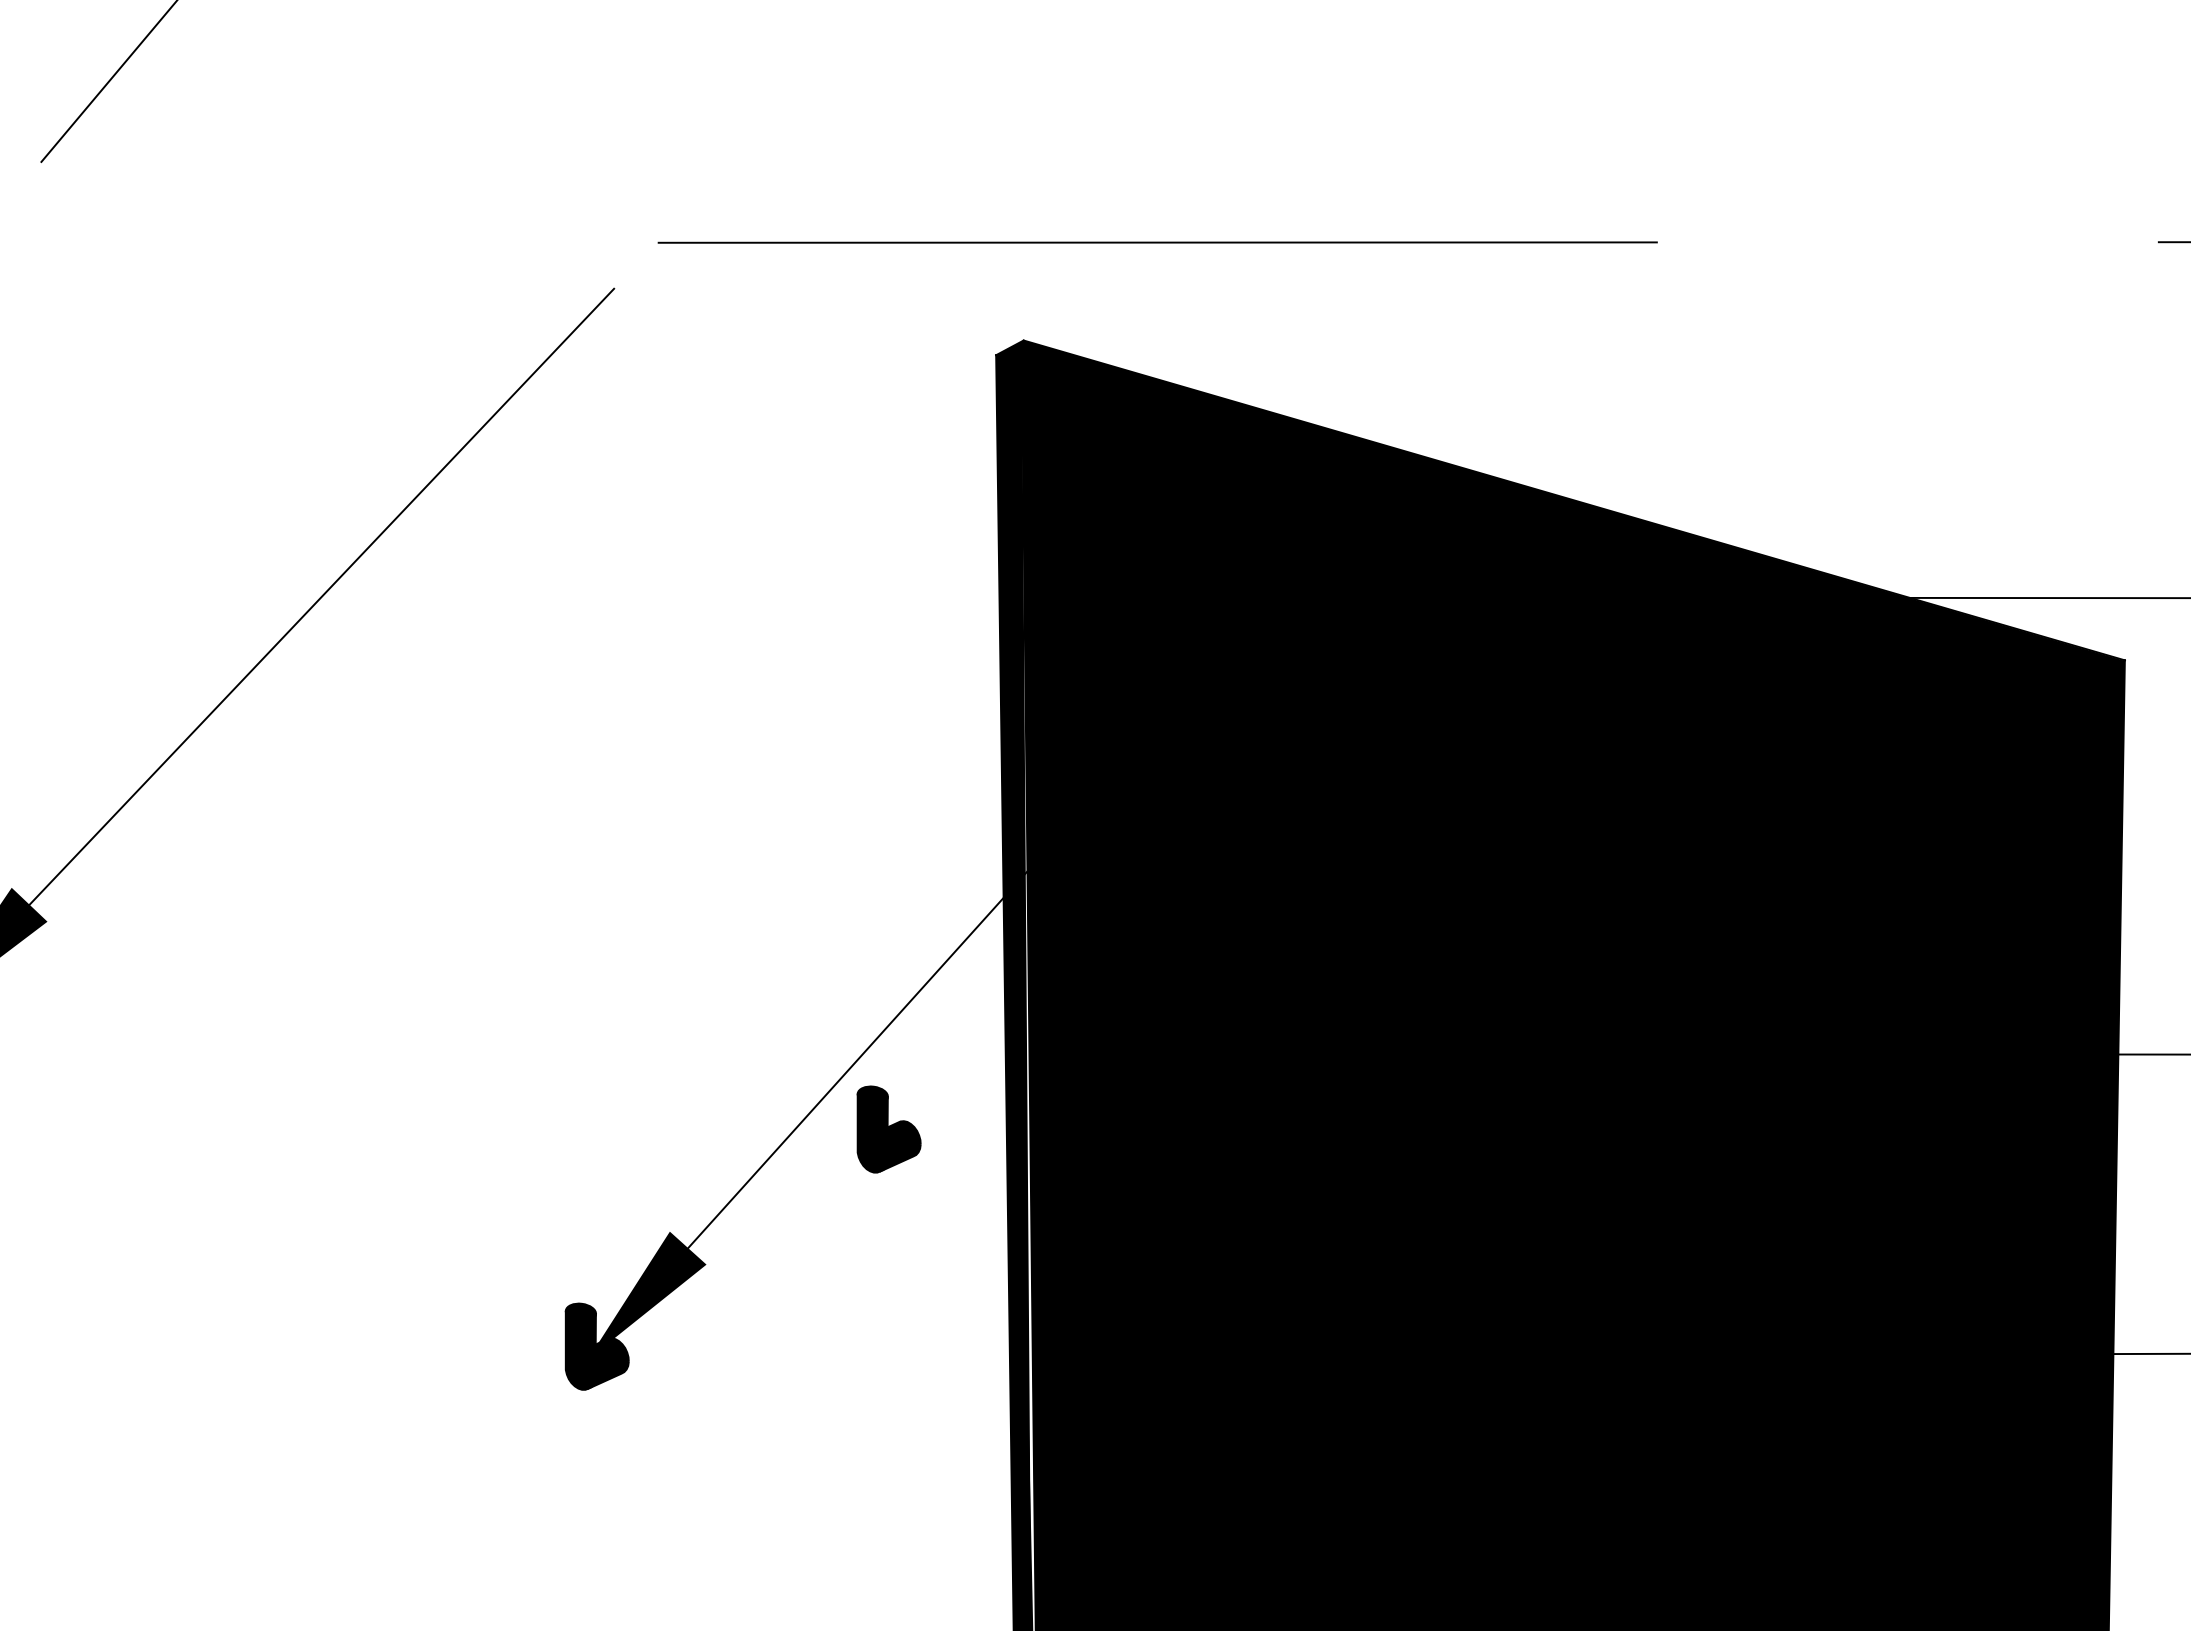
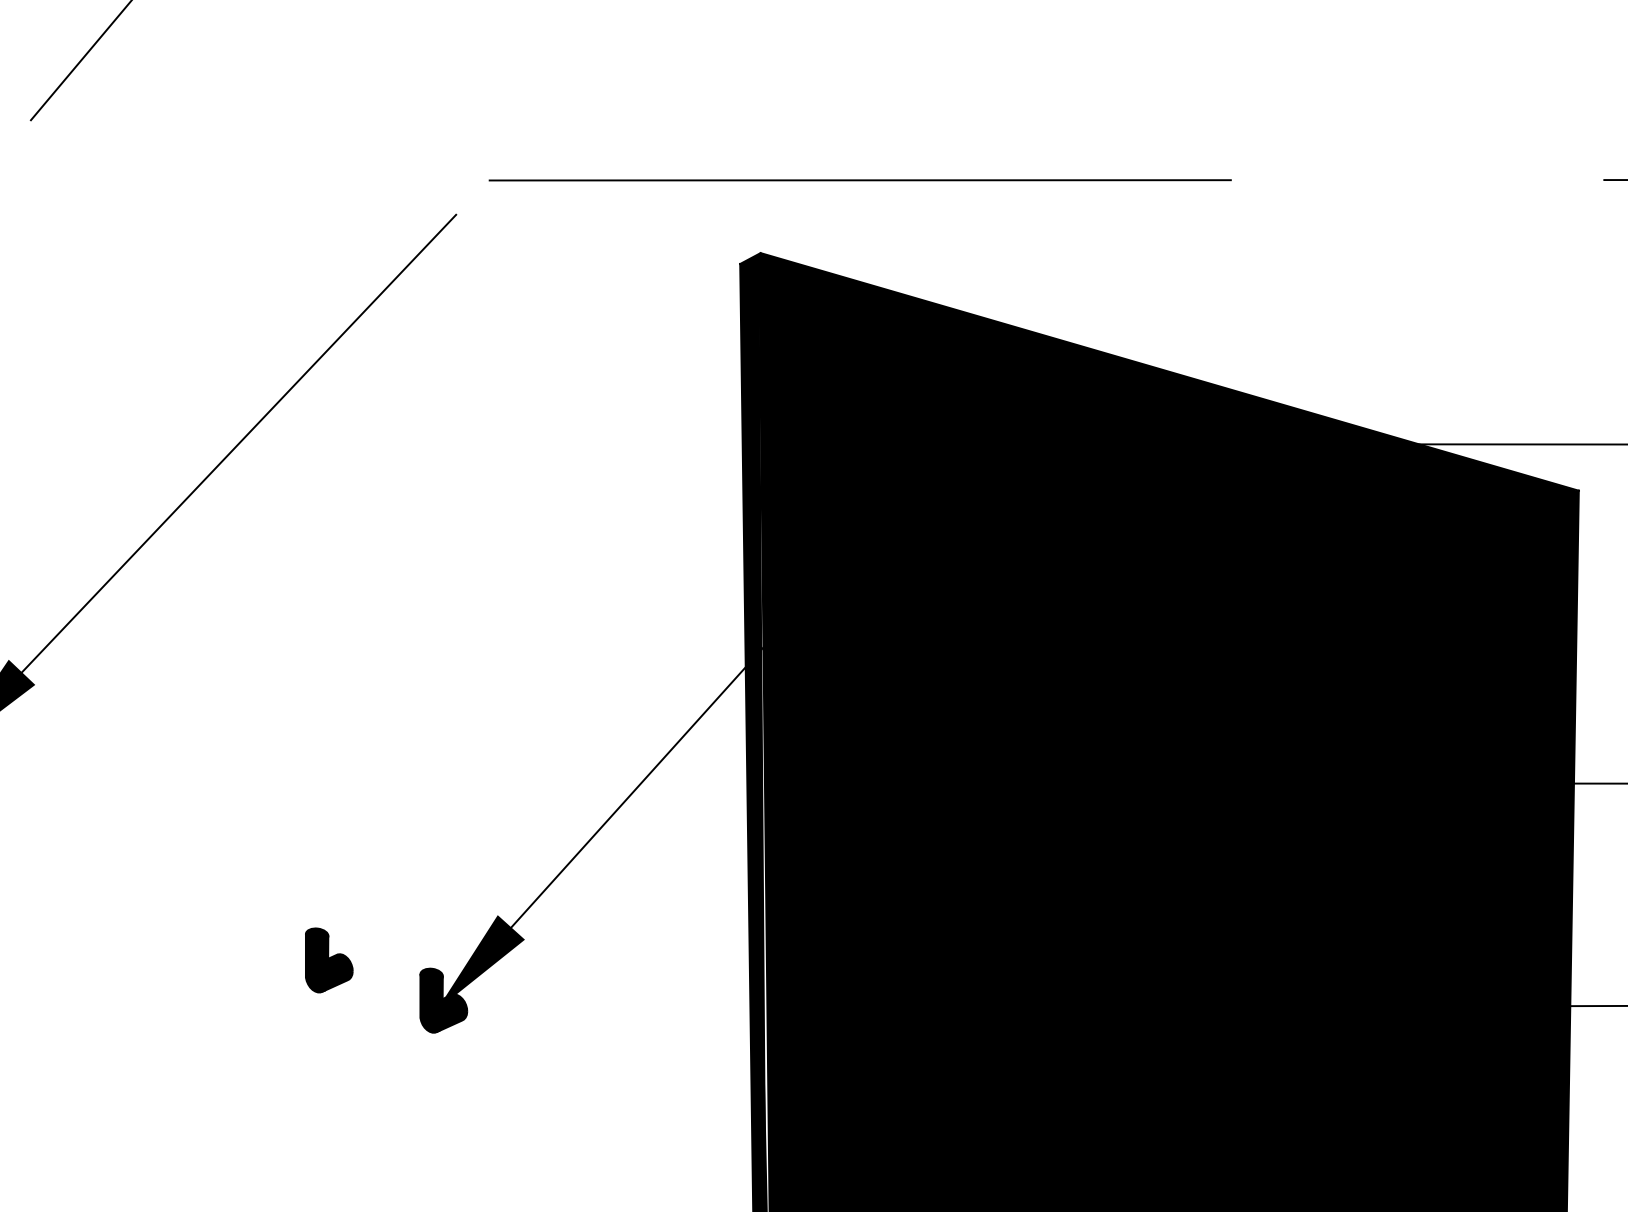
part: (888, 1129) -> (328, 960), moved

